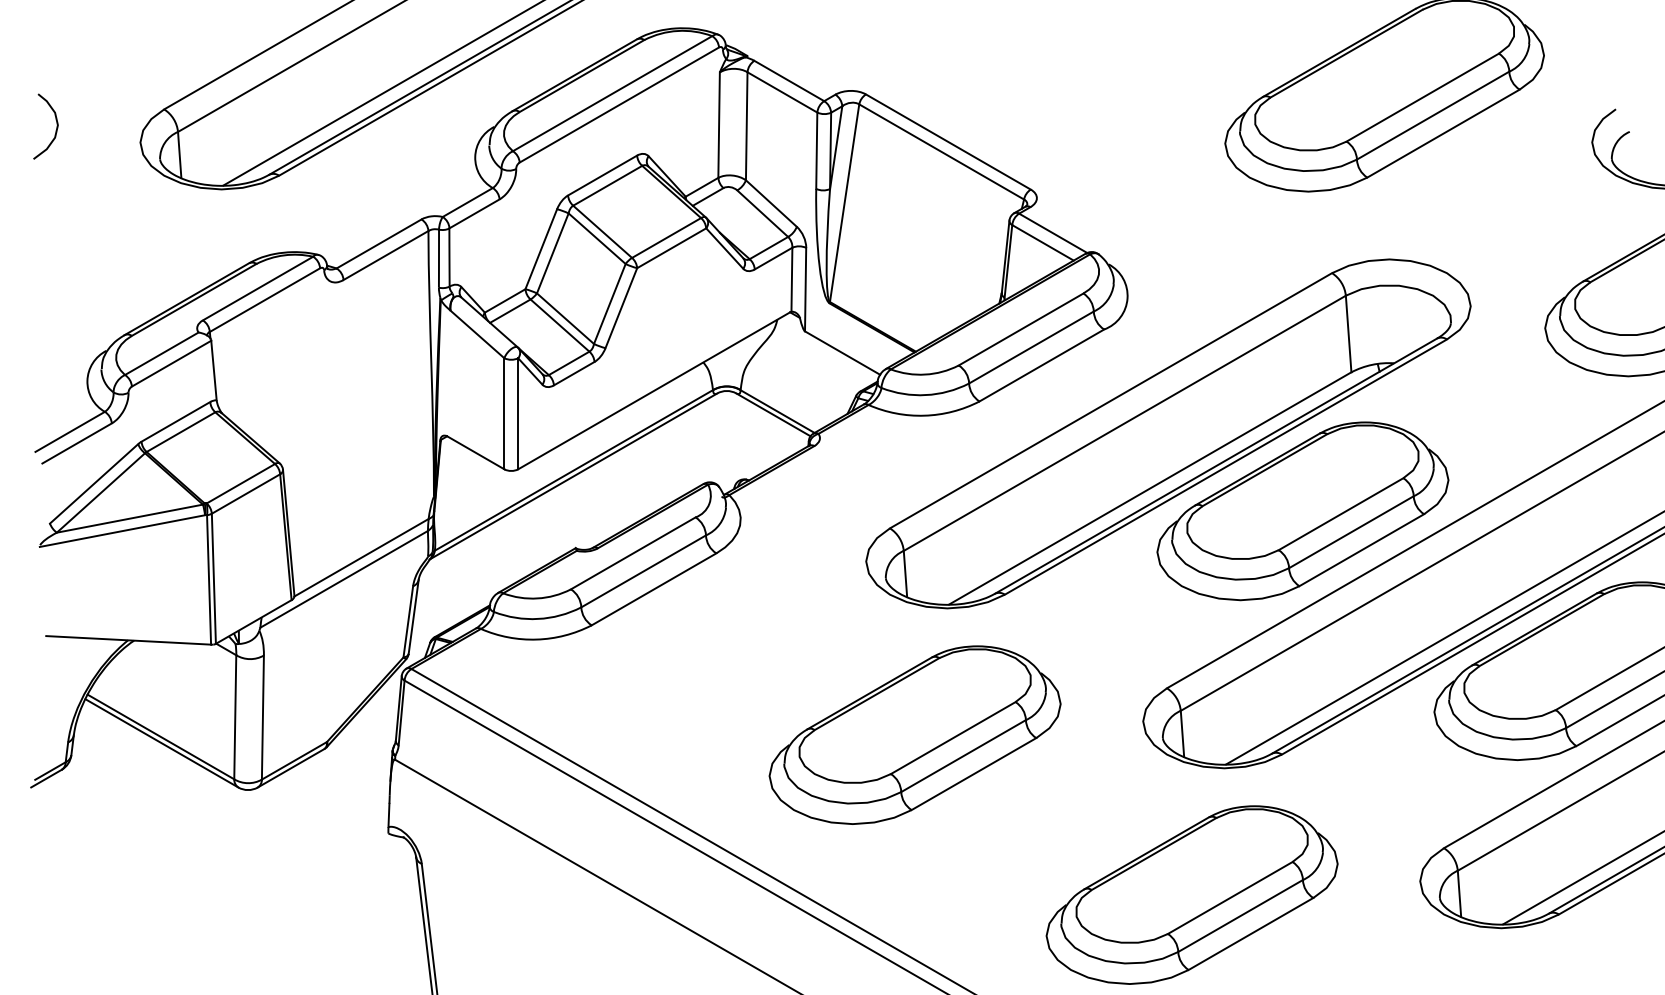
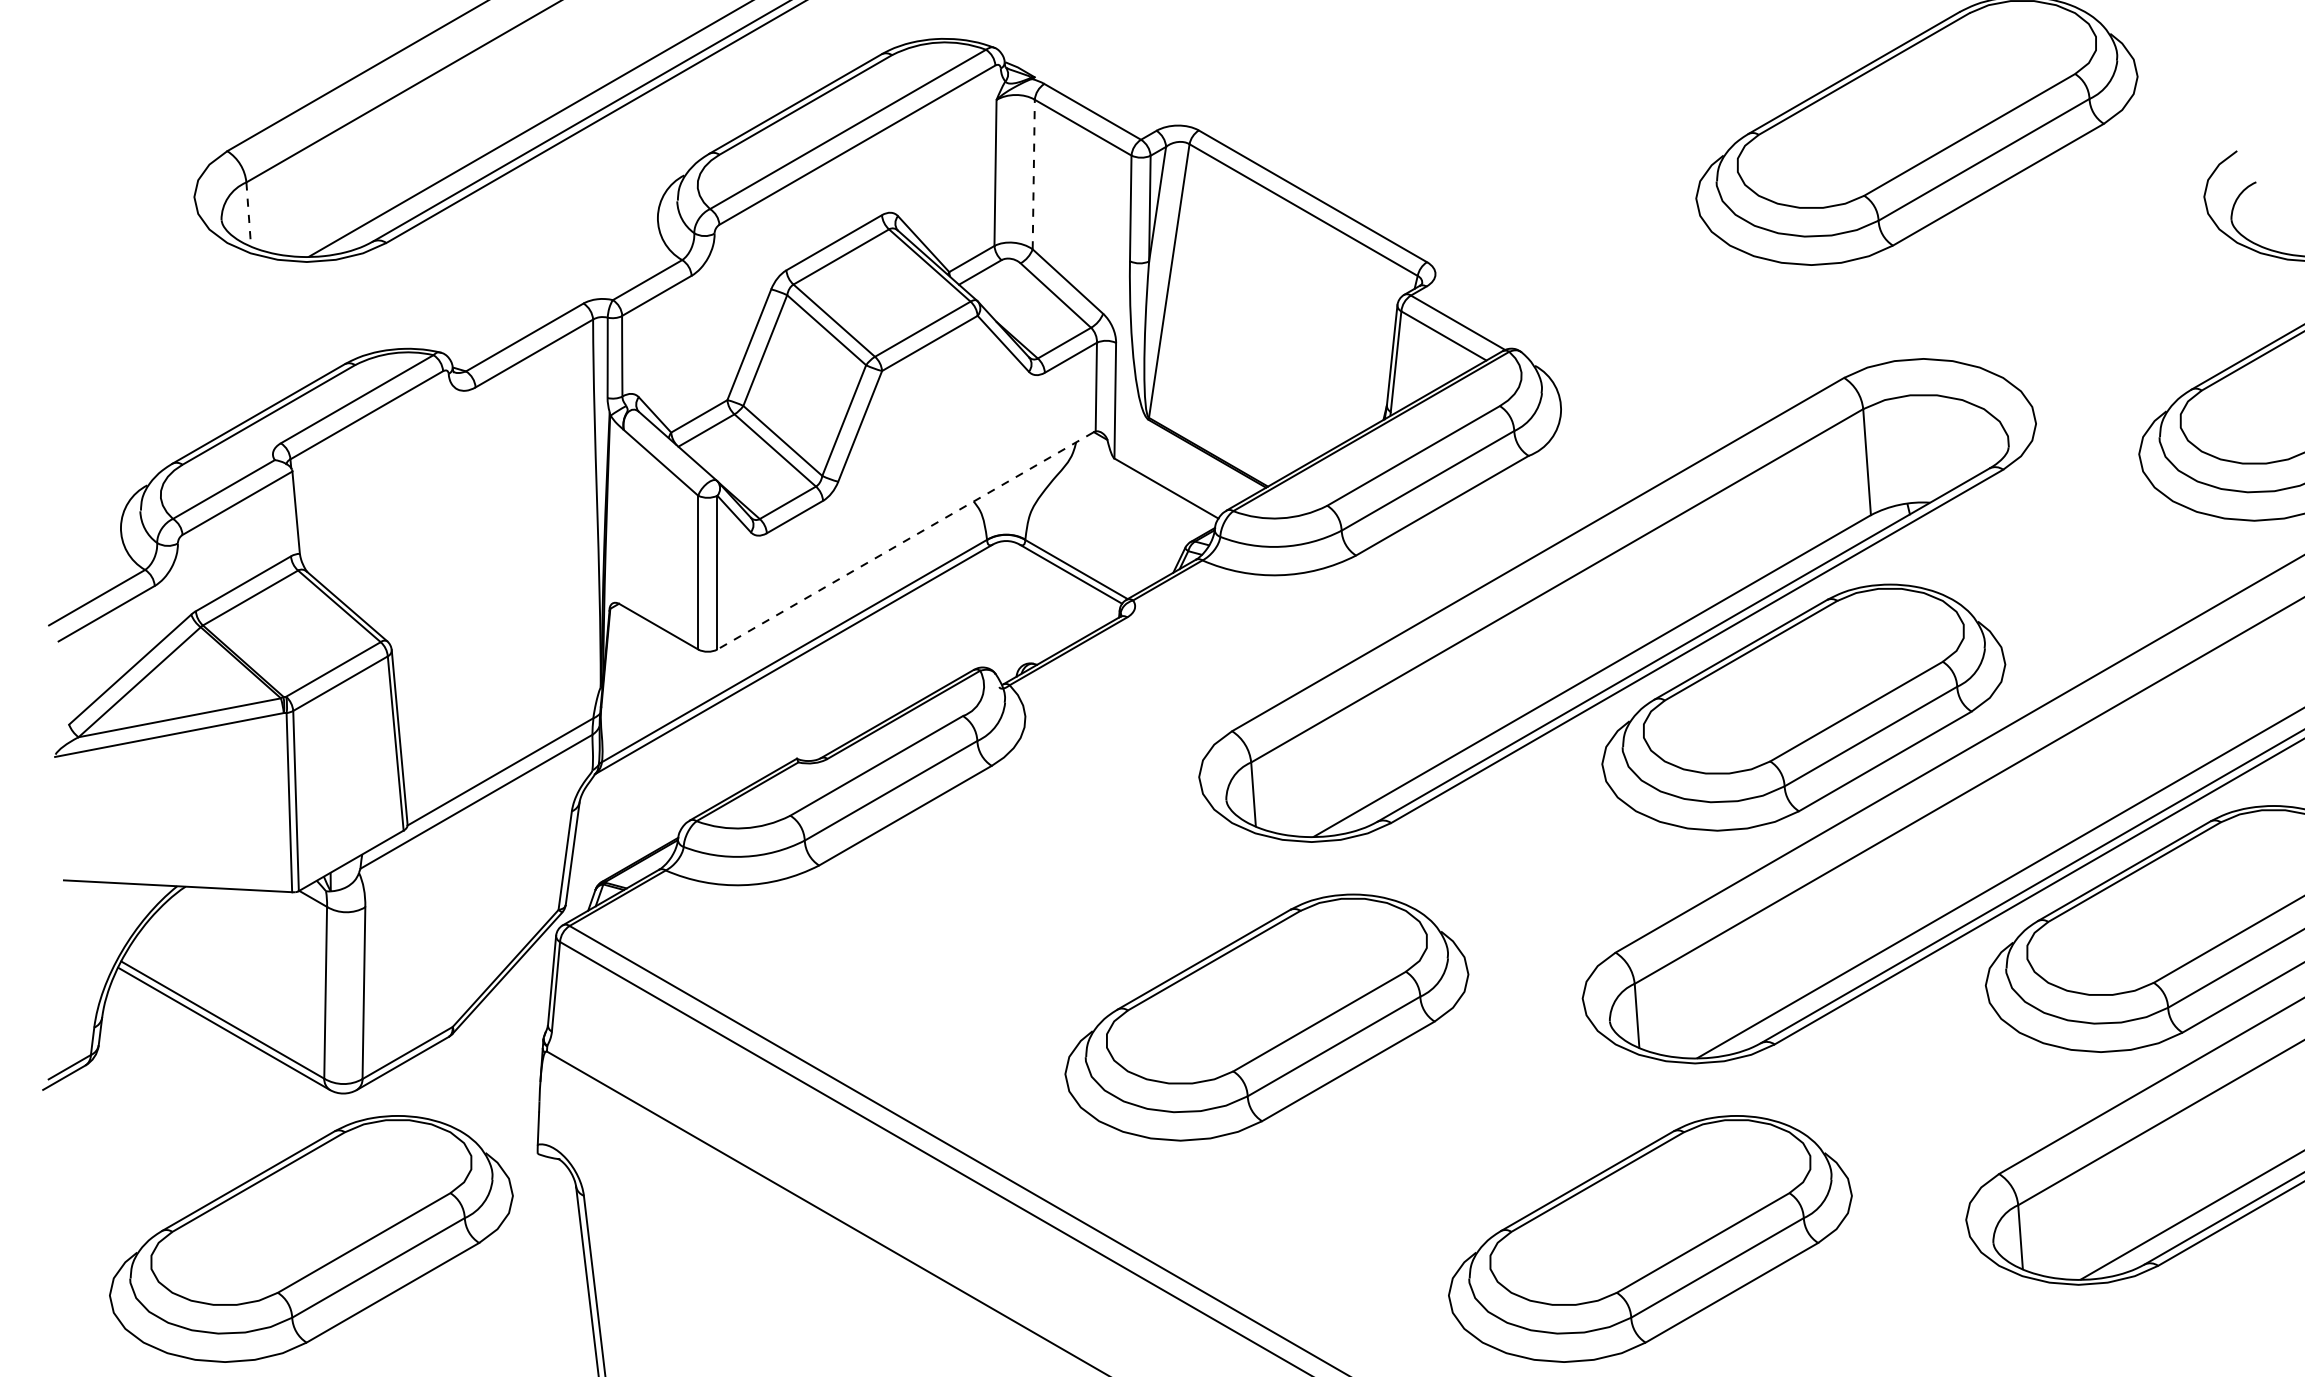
line: (746, 126) -> (1033, 174), solid -> dashed
curve: (56, 129) -> (77, 179), removed
line: (179, 155) -> (248, 214), solid -> dashed
line: (653, 391) -> (904, 541), solid -> dashed
part: (225, 894) -> (311, 1238), added

